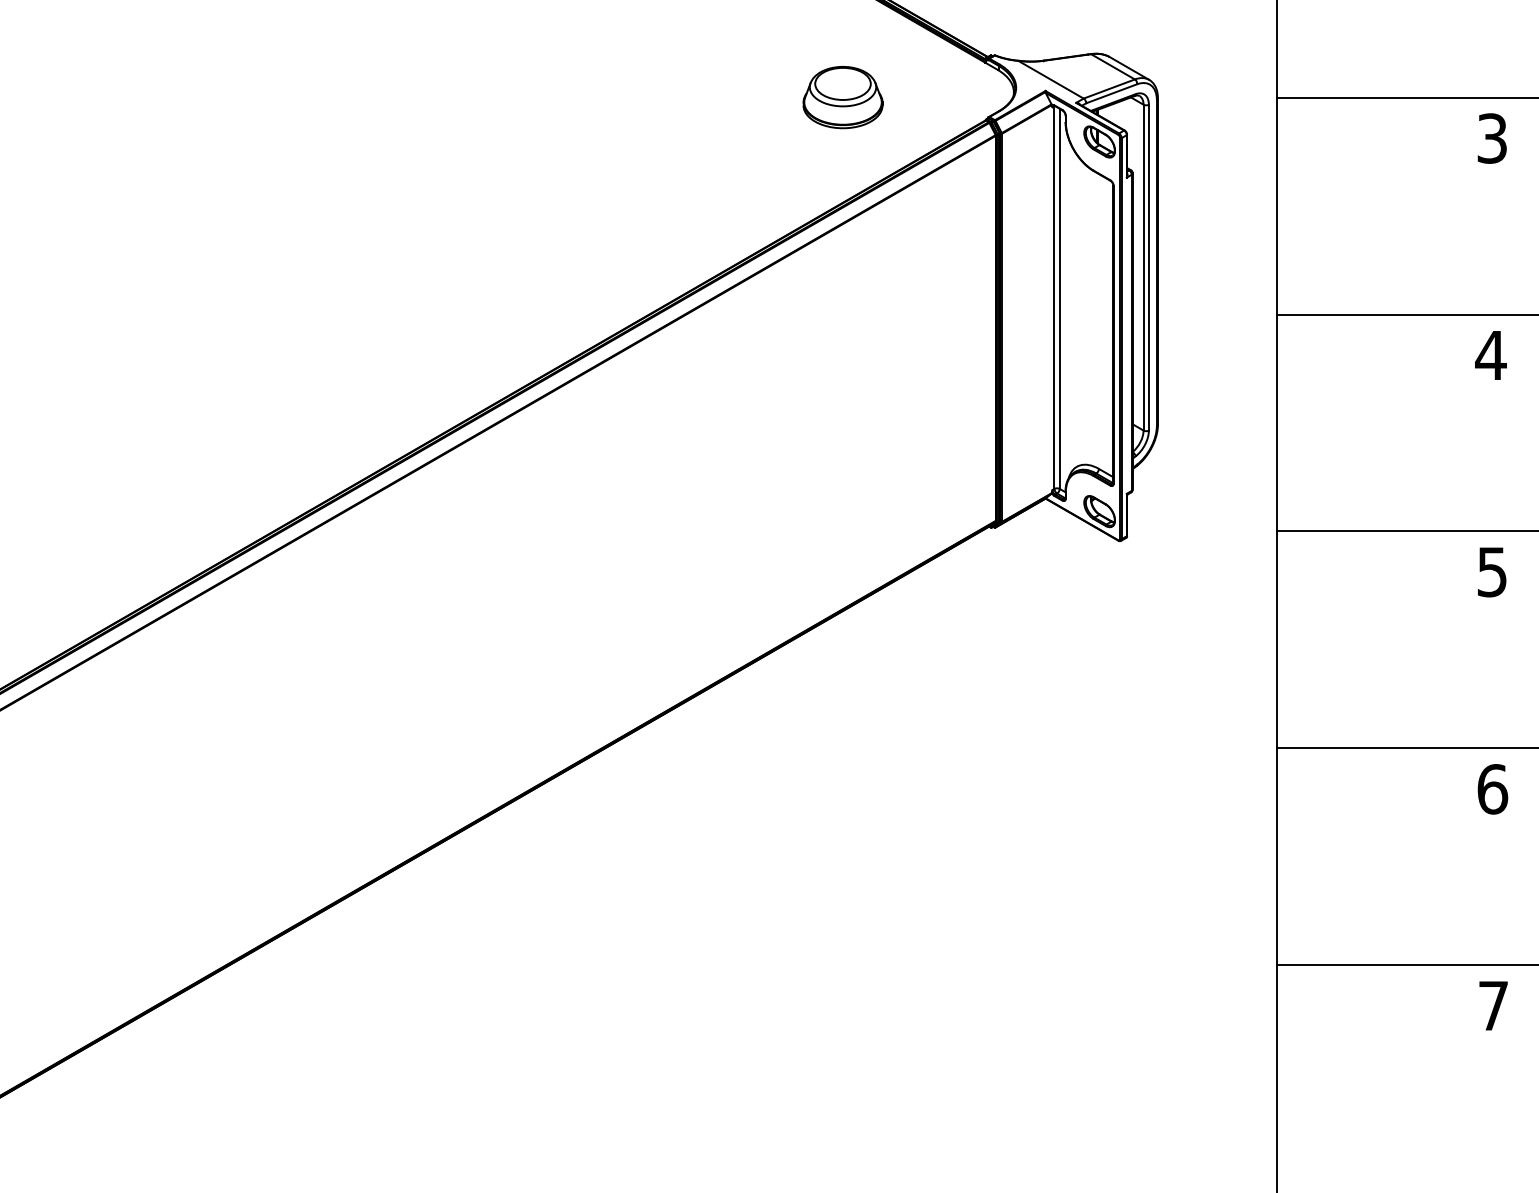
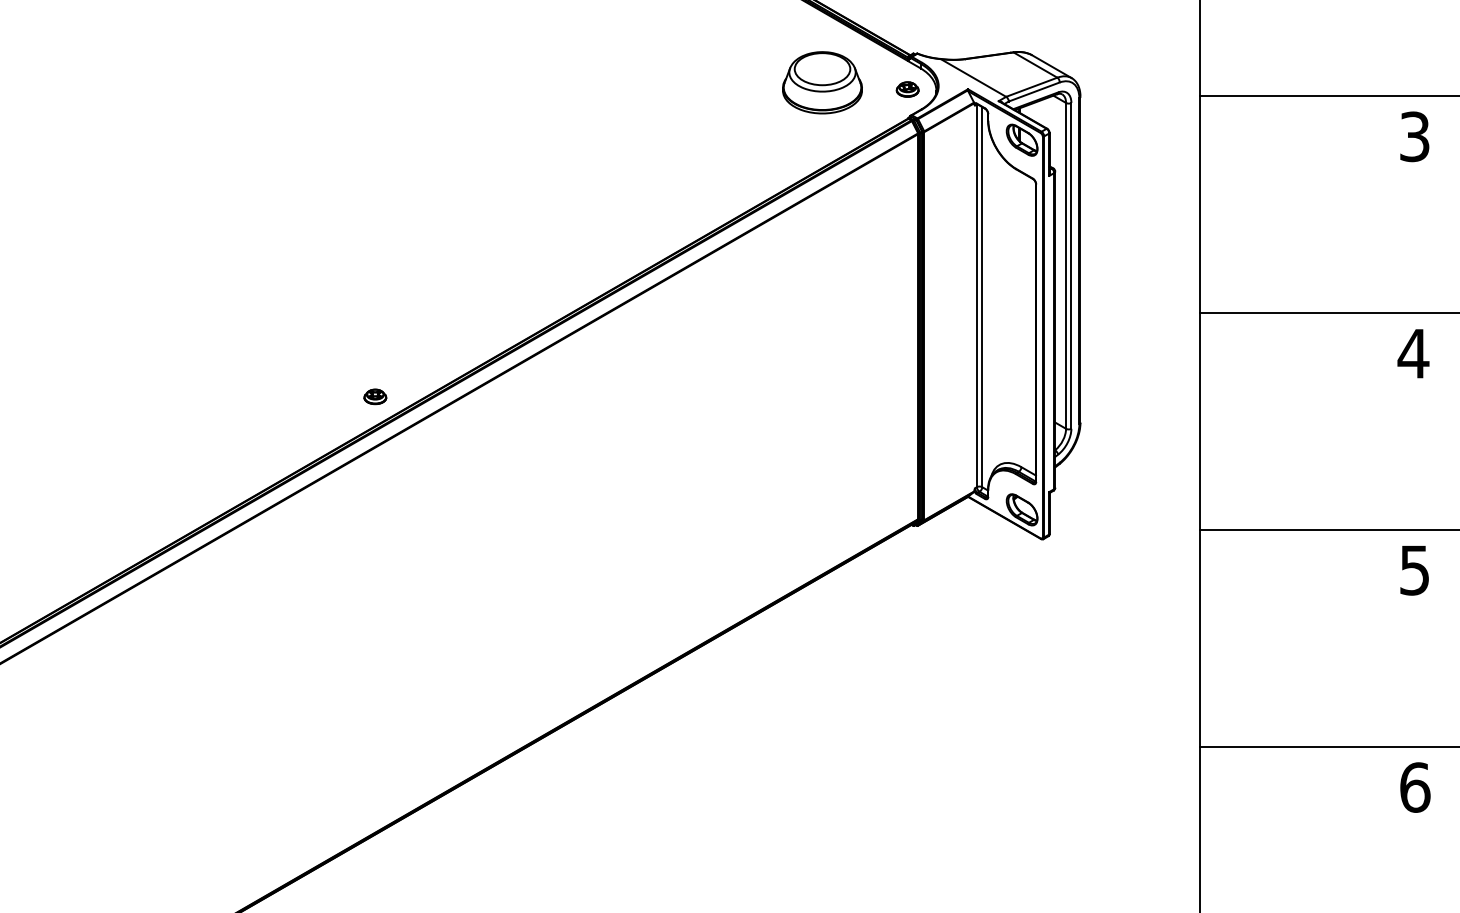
part: (985, 91) -> (908, 89), added
part: (842, 97) -> (822, 82), moved
part: (452, 398) -> (375, 396), added

